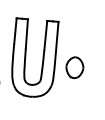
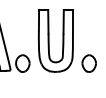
part: (73, 67) -> (88, 63), moved

